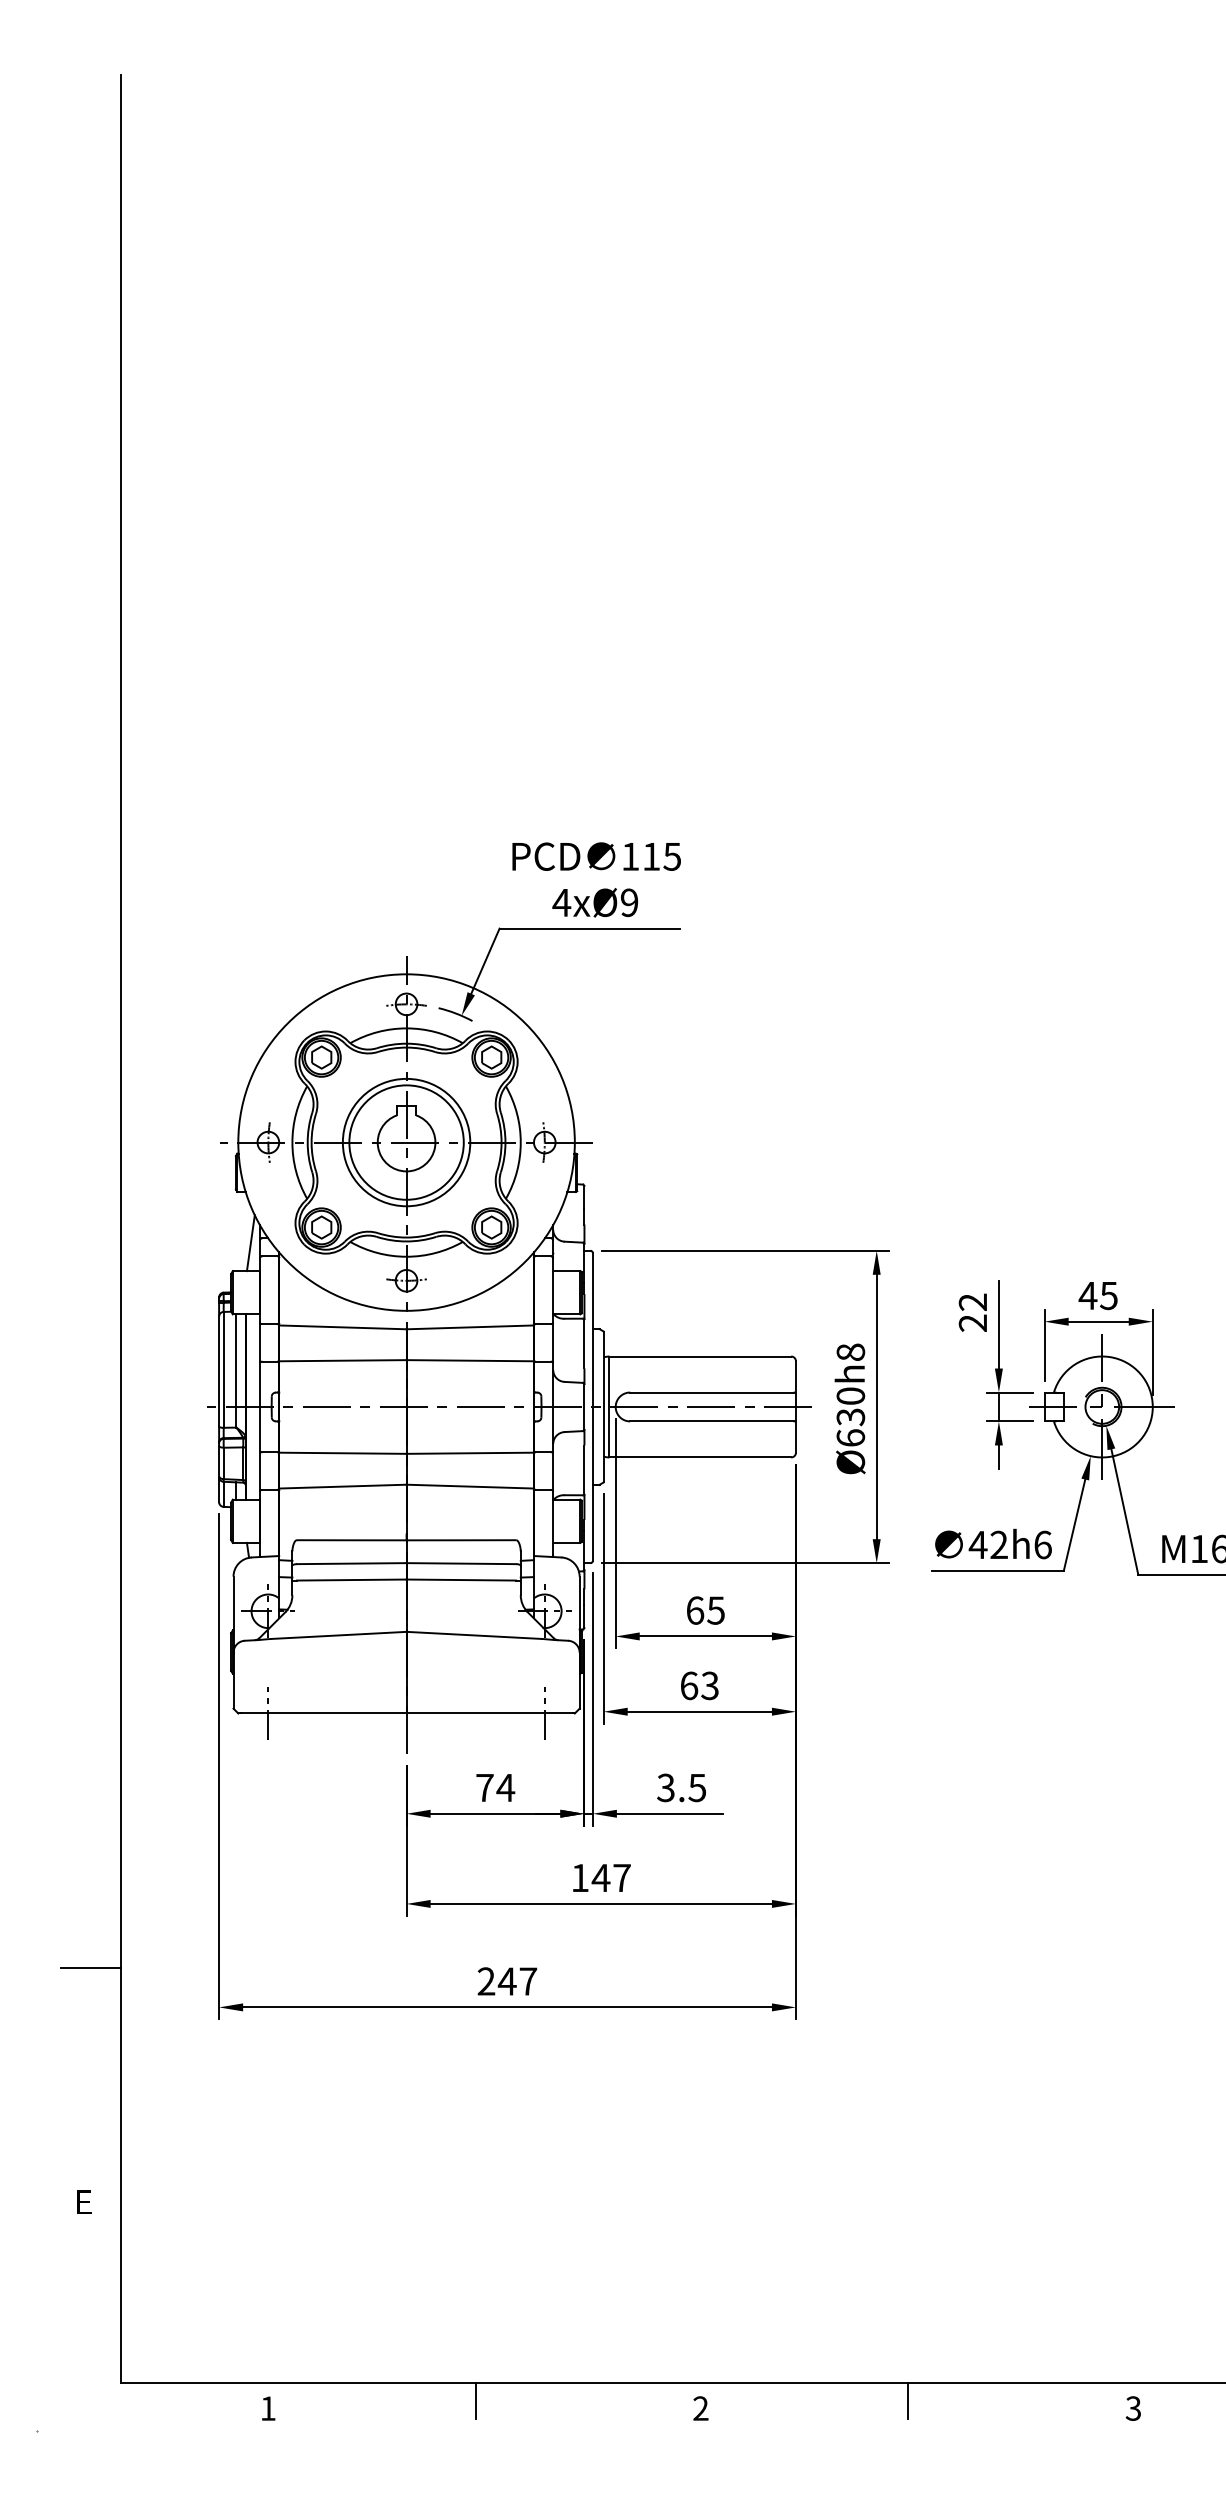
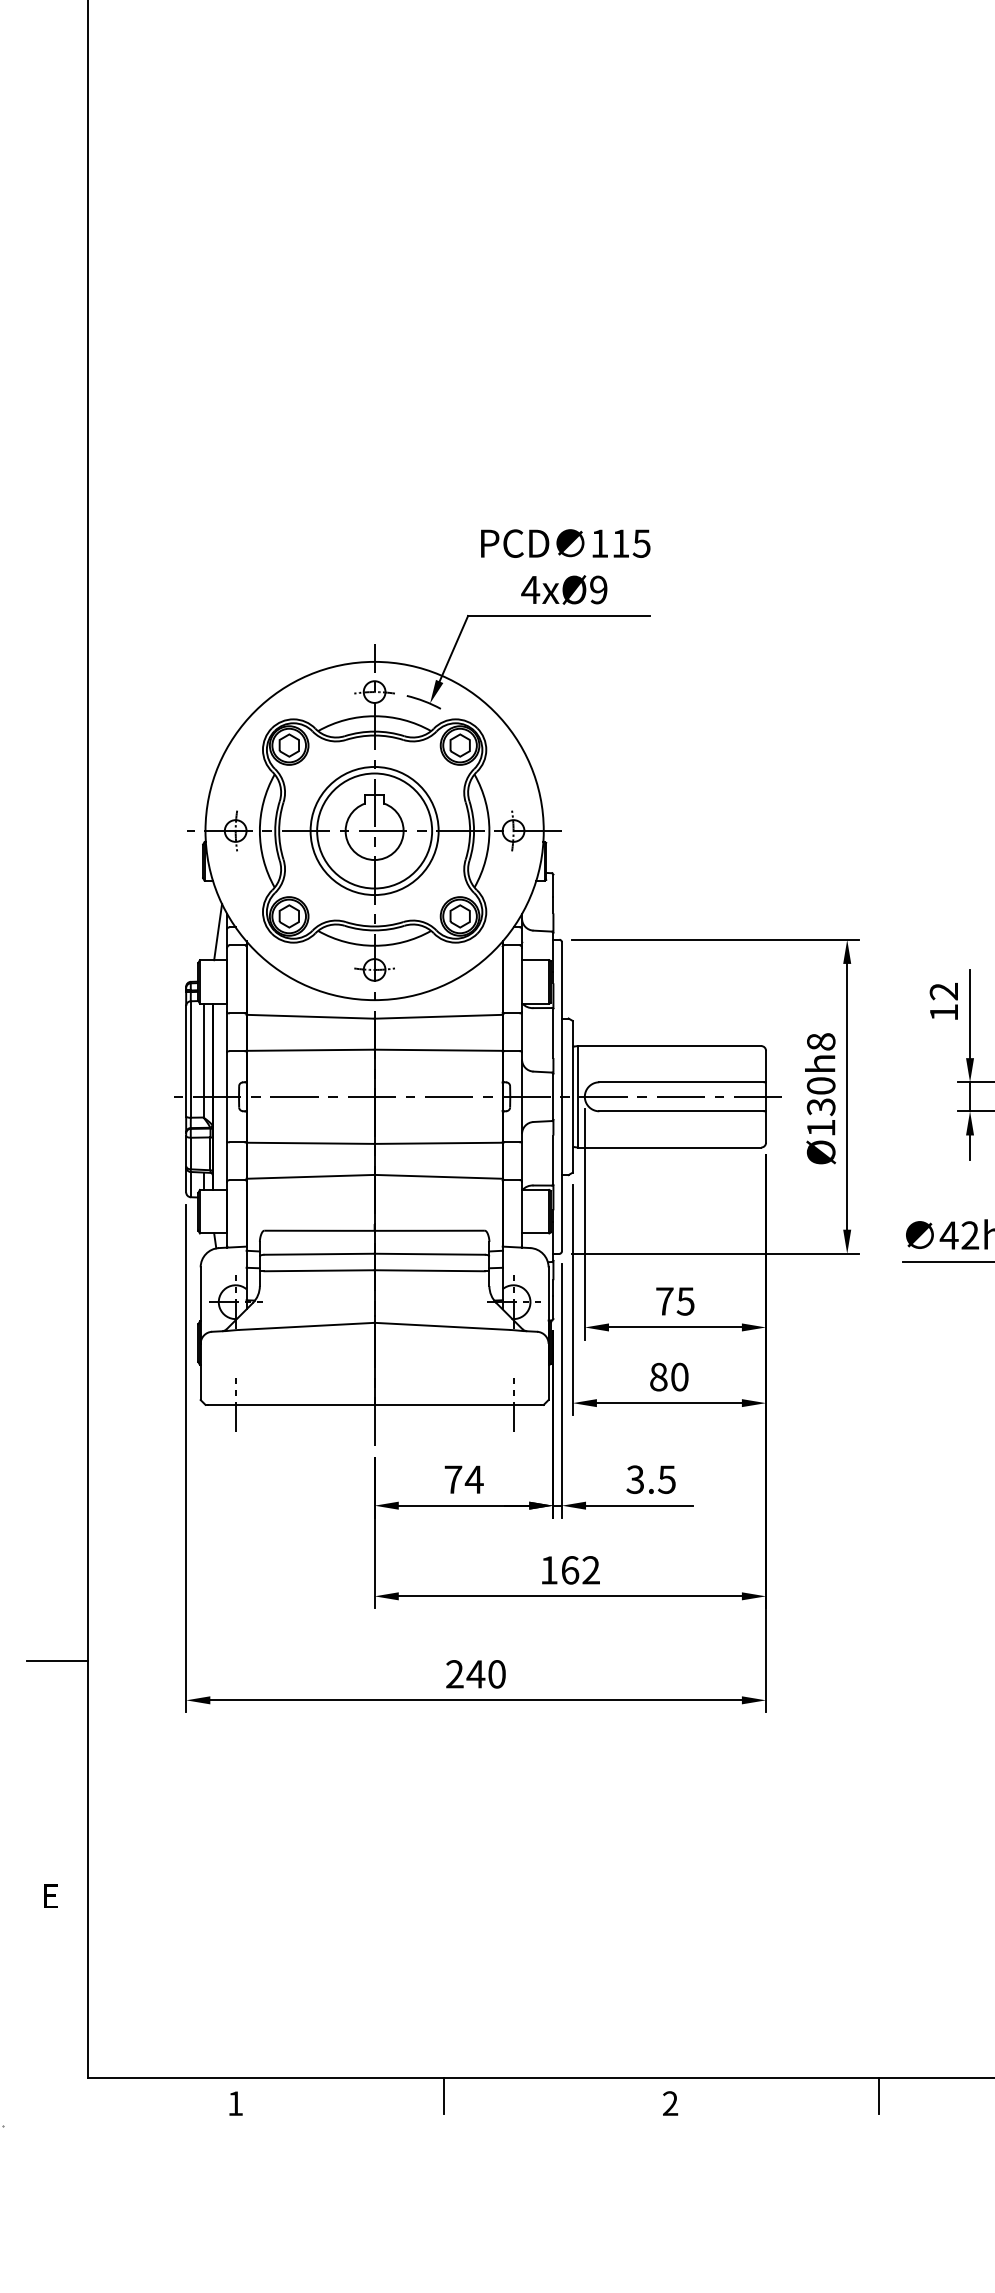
text: (972, 1322) -> (943, 1011), 22 -> 12
text: (850, 1437) -> (820, 1127), Ø630h8 -> Ø130h8
text: (695, 1610) -> (665, 1301), 65 -> 75
text: (699, 1685) -> (669, 1376), 63 -> 80
text: (610, 1877) -> (579, 1569), 147 -> 162
text: (528, 1981) -> (497, 1674), 247 -> 240

